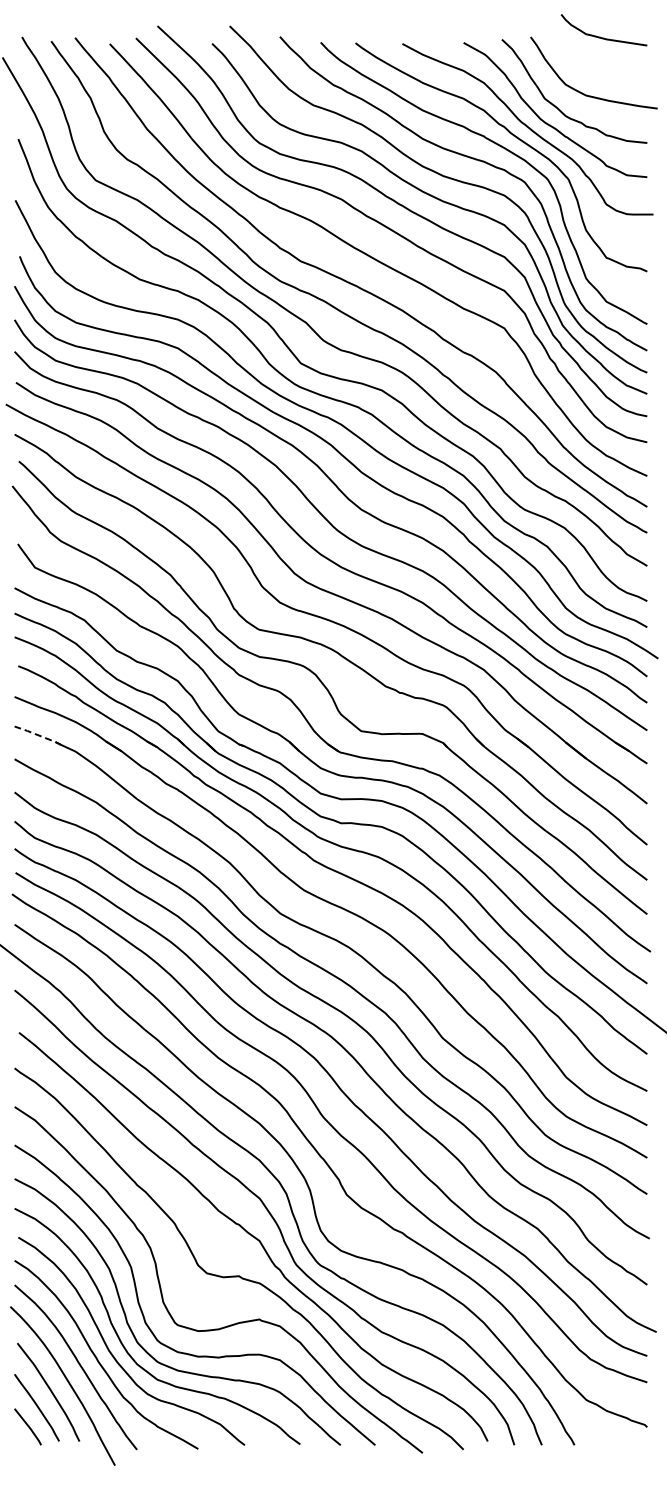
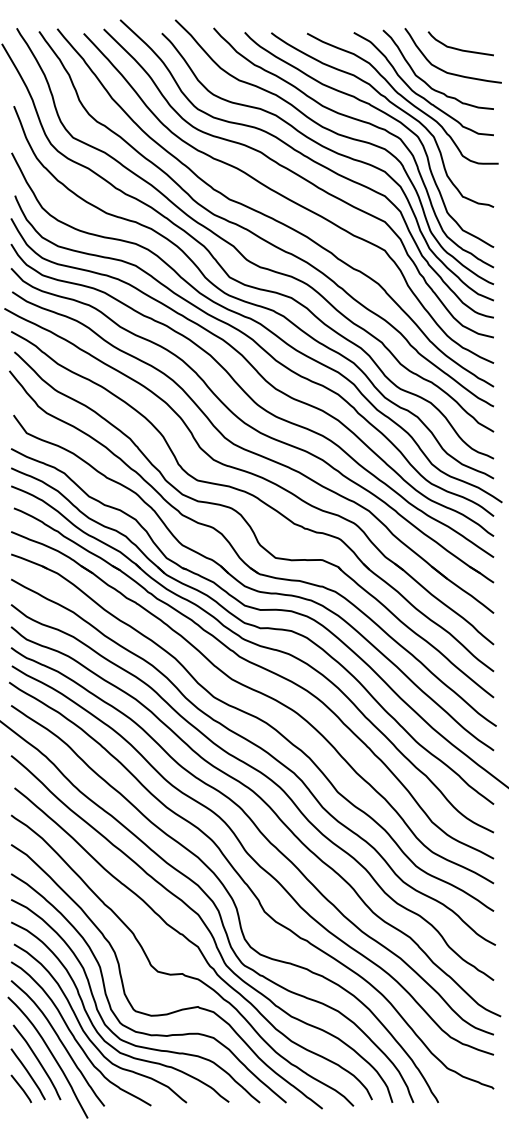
curve: (600, 36) -> (458, 48), moved
line: (38, 735) -> (29, 561), dashed -> solid

